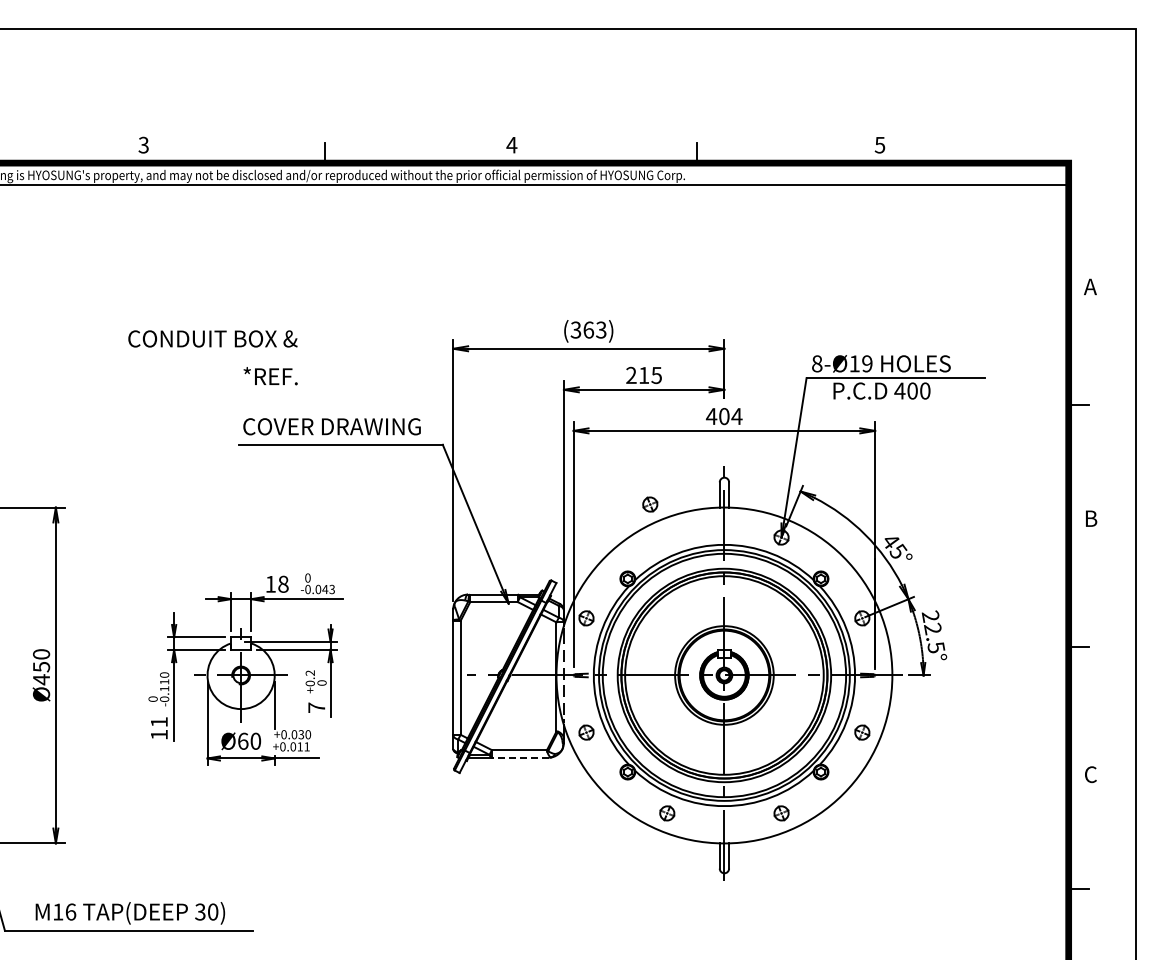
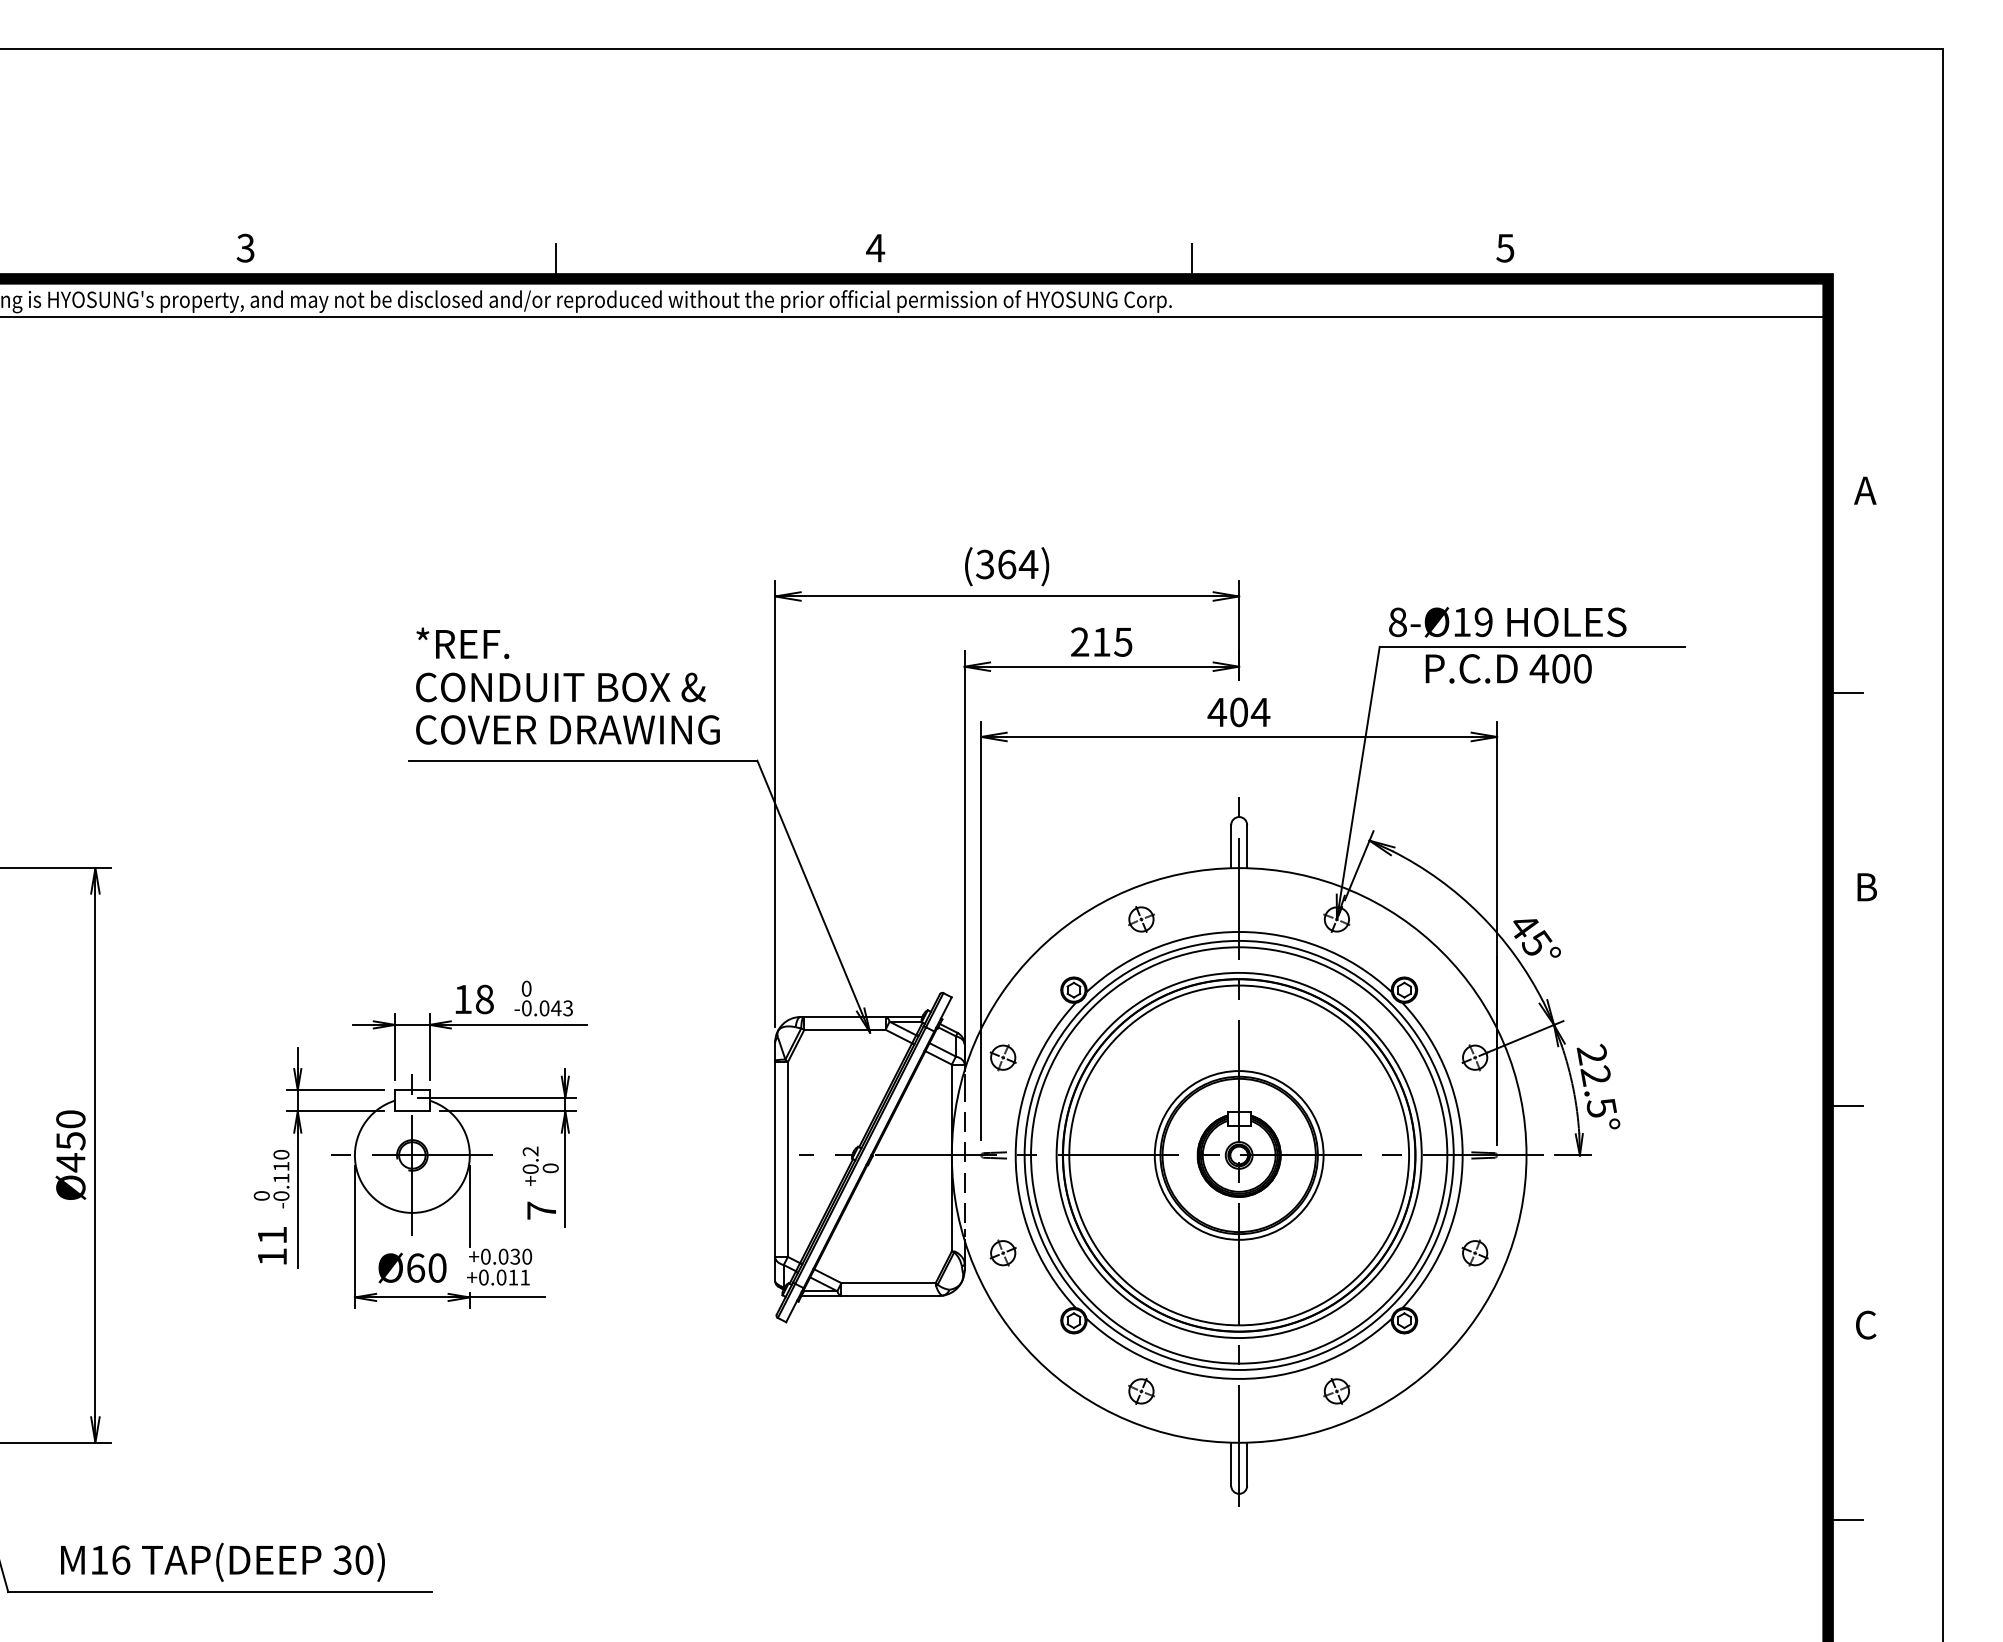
text: (600, 329) -> (1027, 563), (363) -> (364)
text: (212, 338) -> (560, 686), moved
part: (650, 504) -> (1141, 919), moved
line: (520, 757) -> (890, 1295), dashed -> solid

